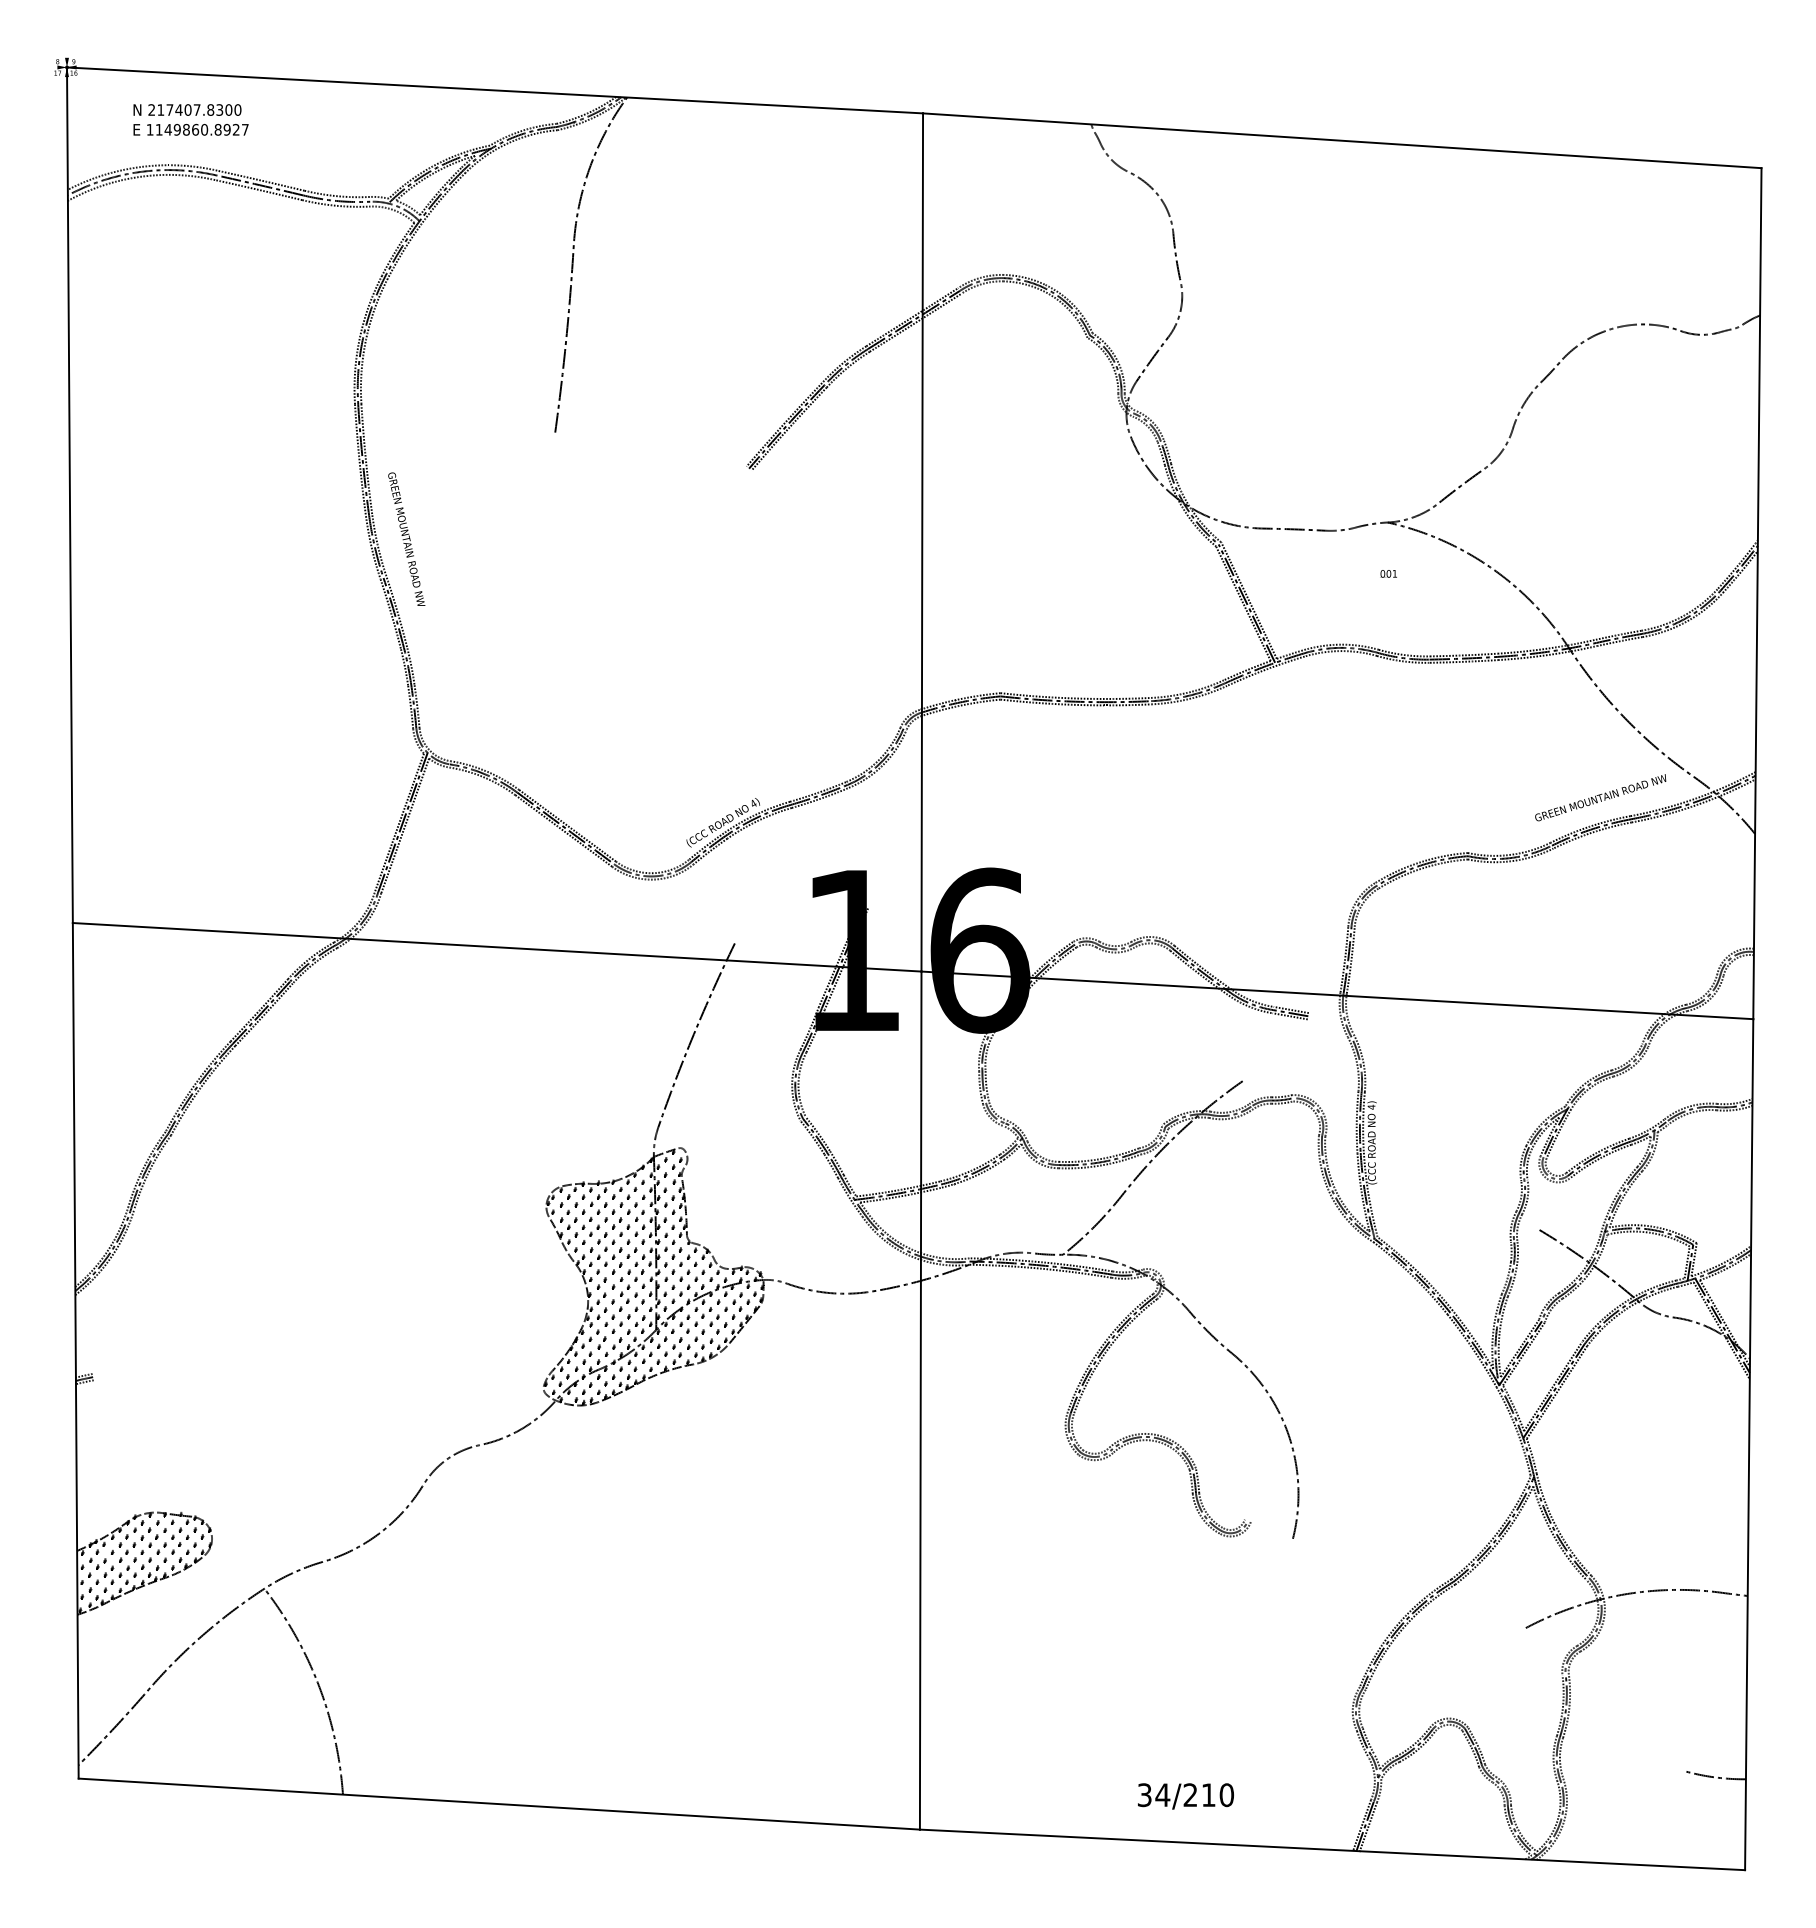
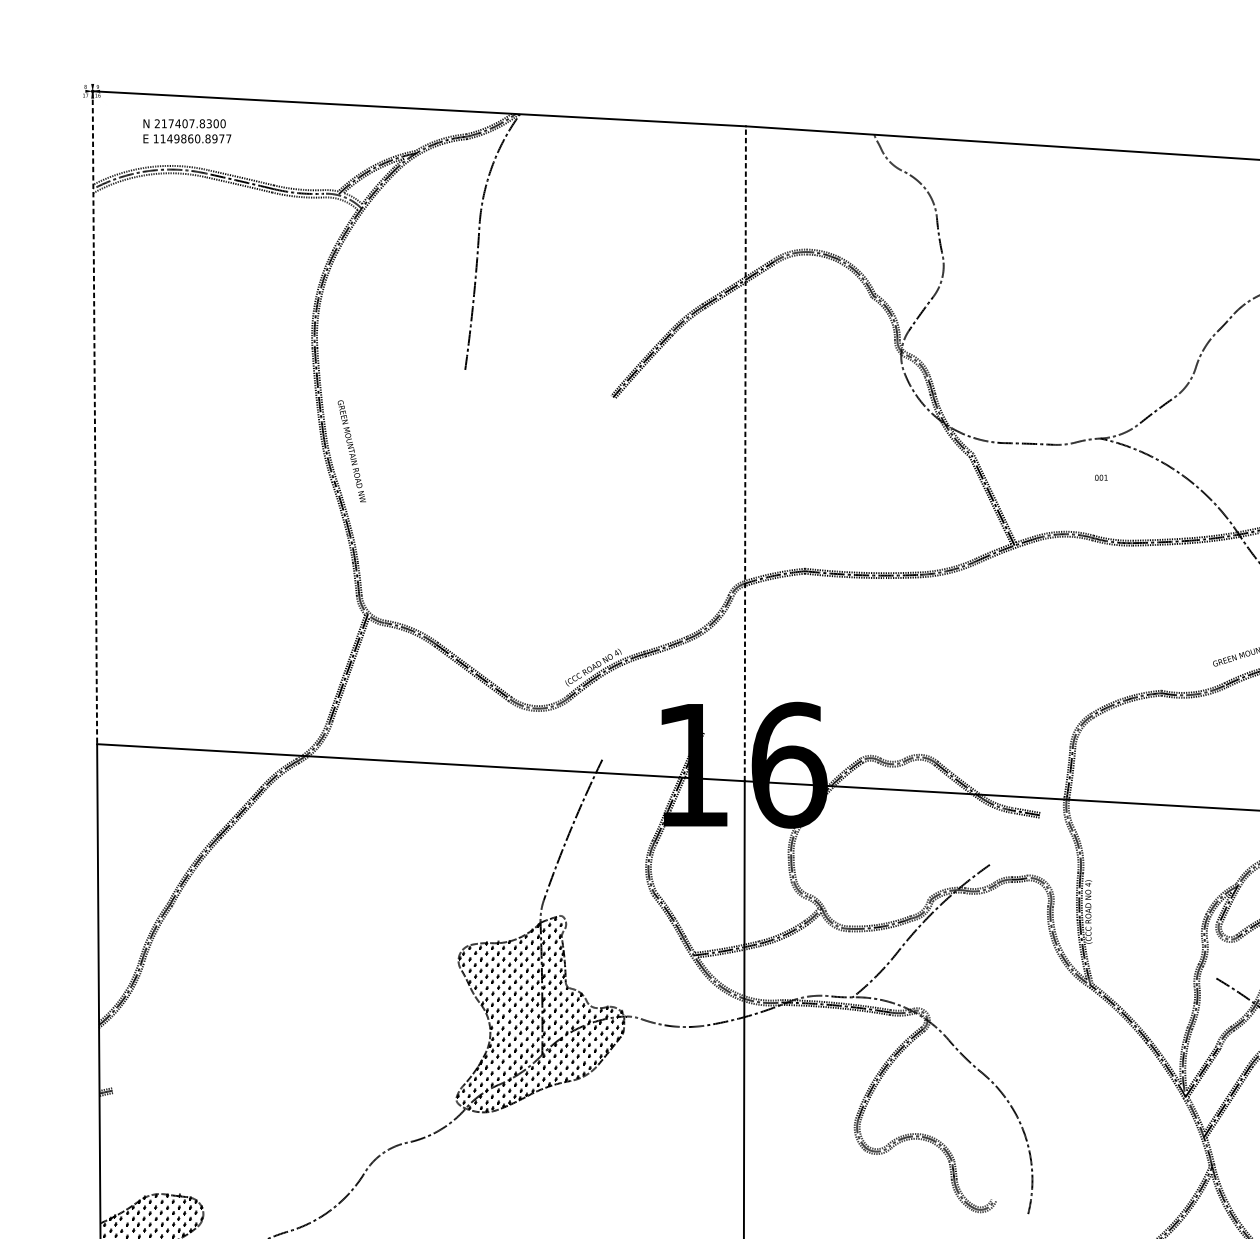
text: (235, 129) -> (221, 138), 1149860.8927 -> 1149860.8977
line: (69, 495) -> (94, 417), solid -> dashed
line: (922, 541) -> (745, 453), solid -> dashed

